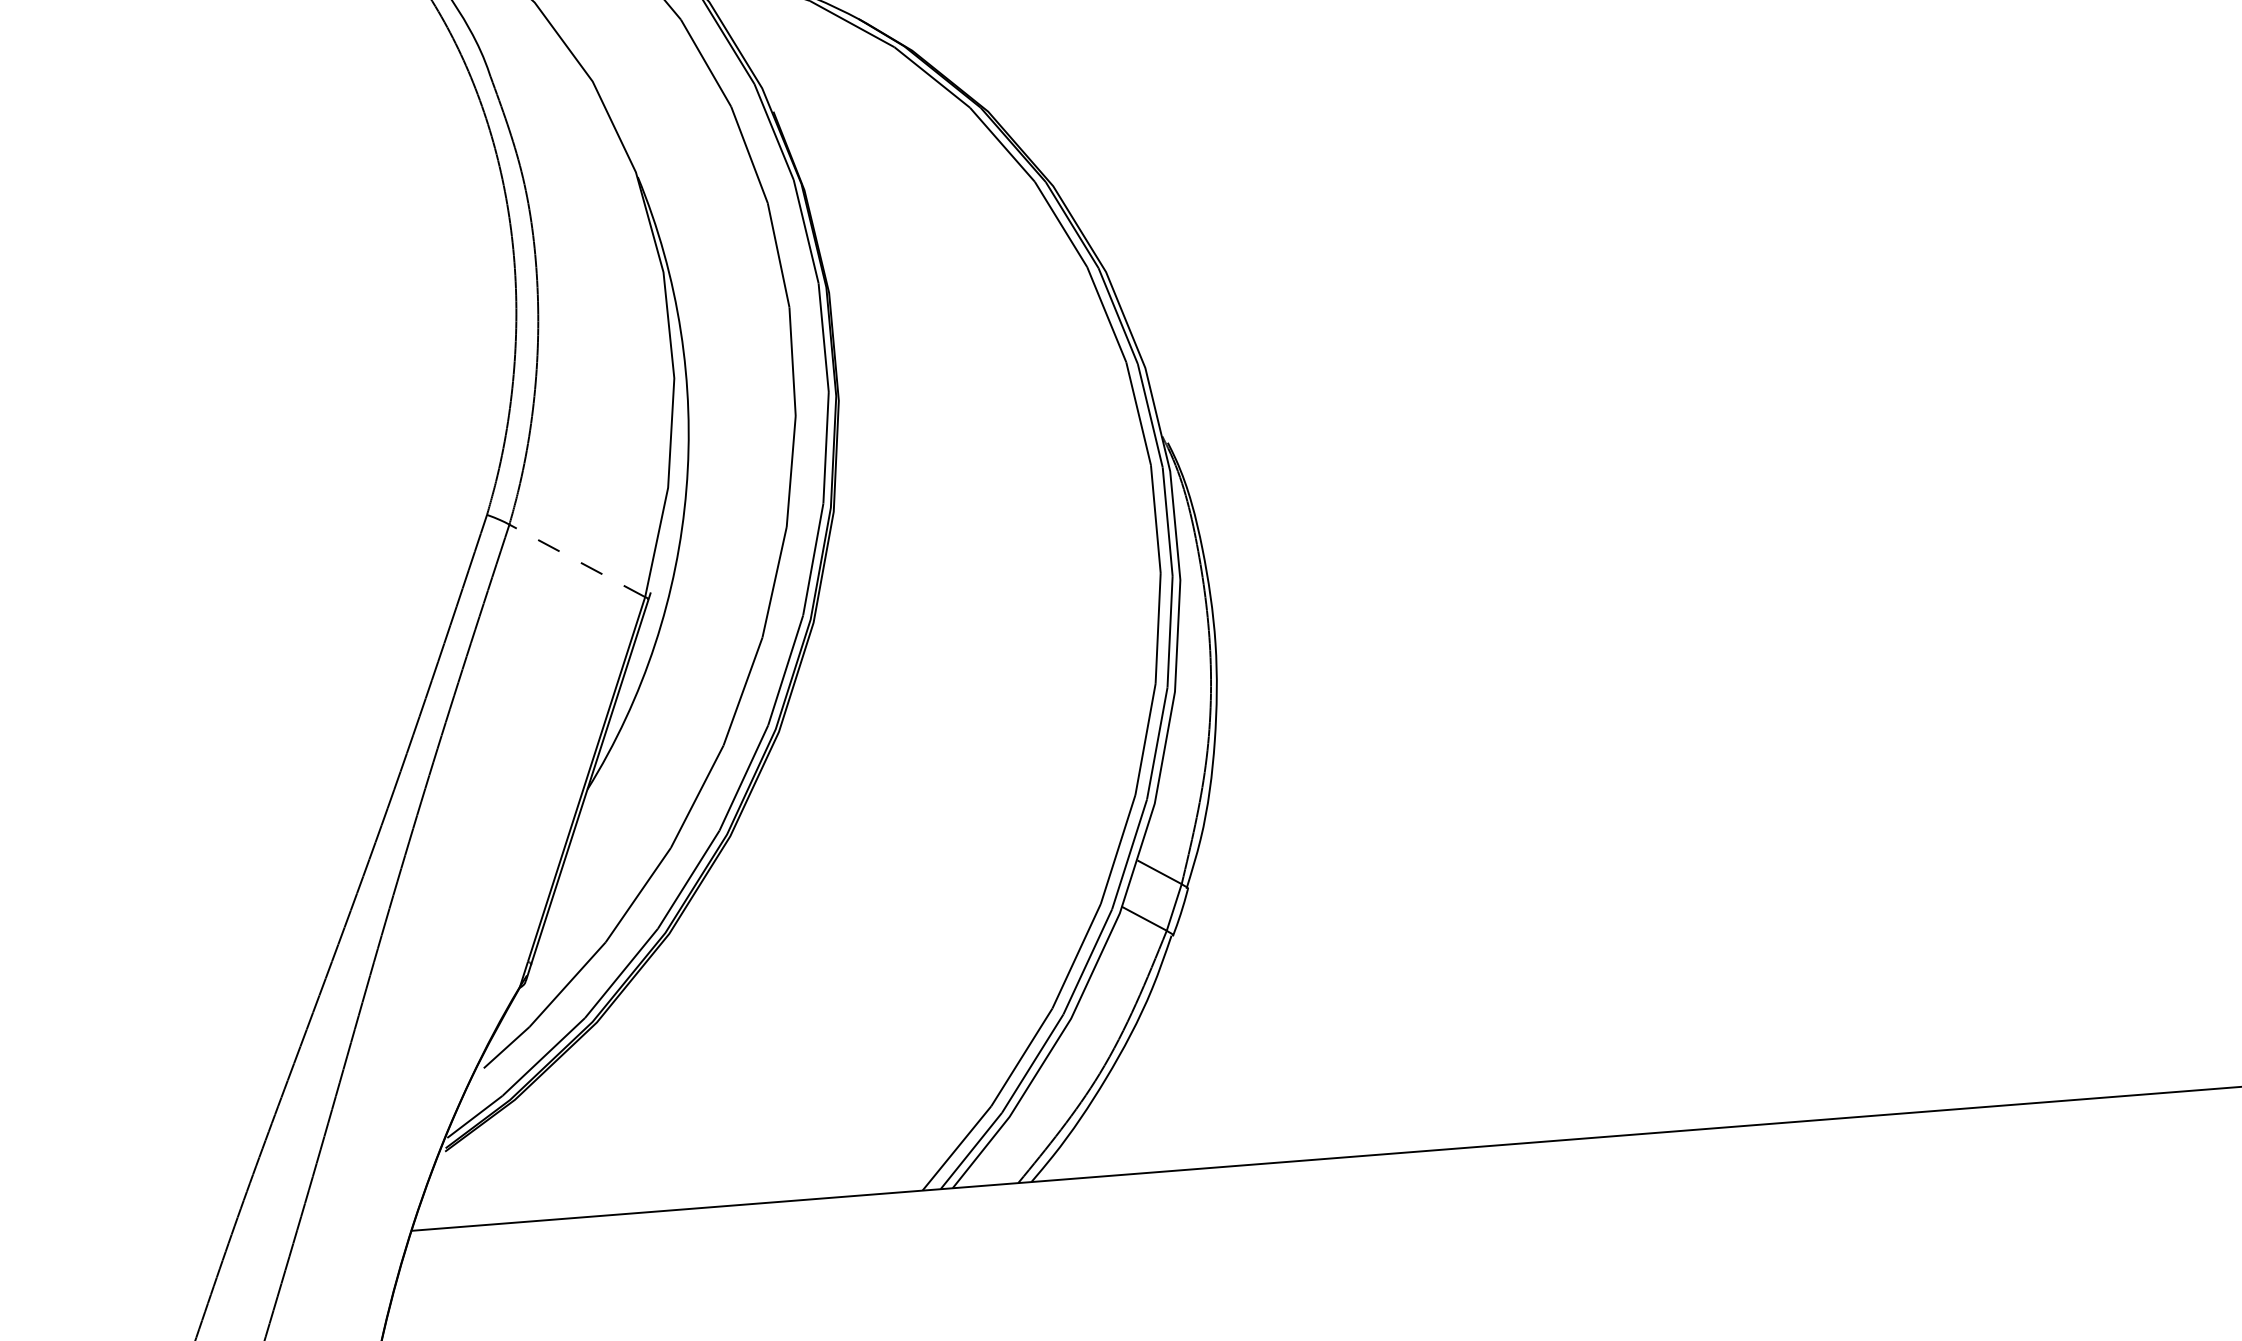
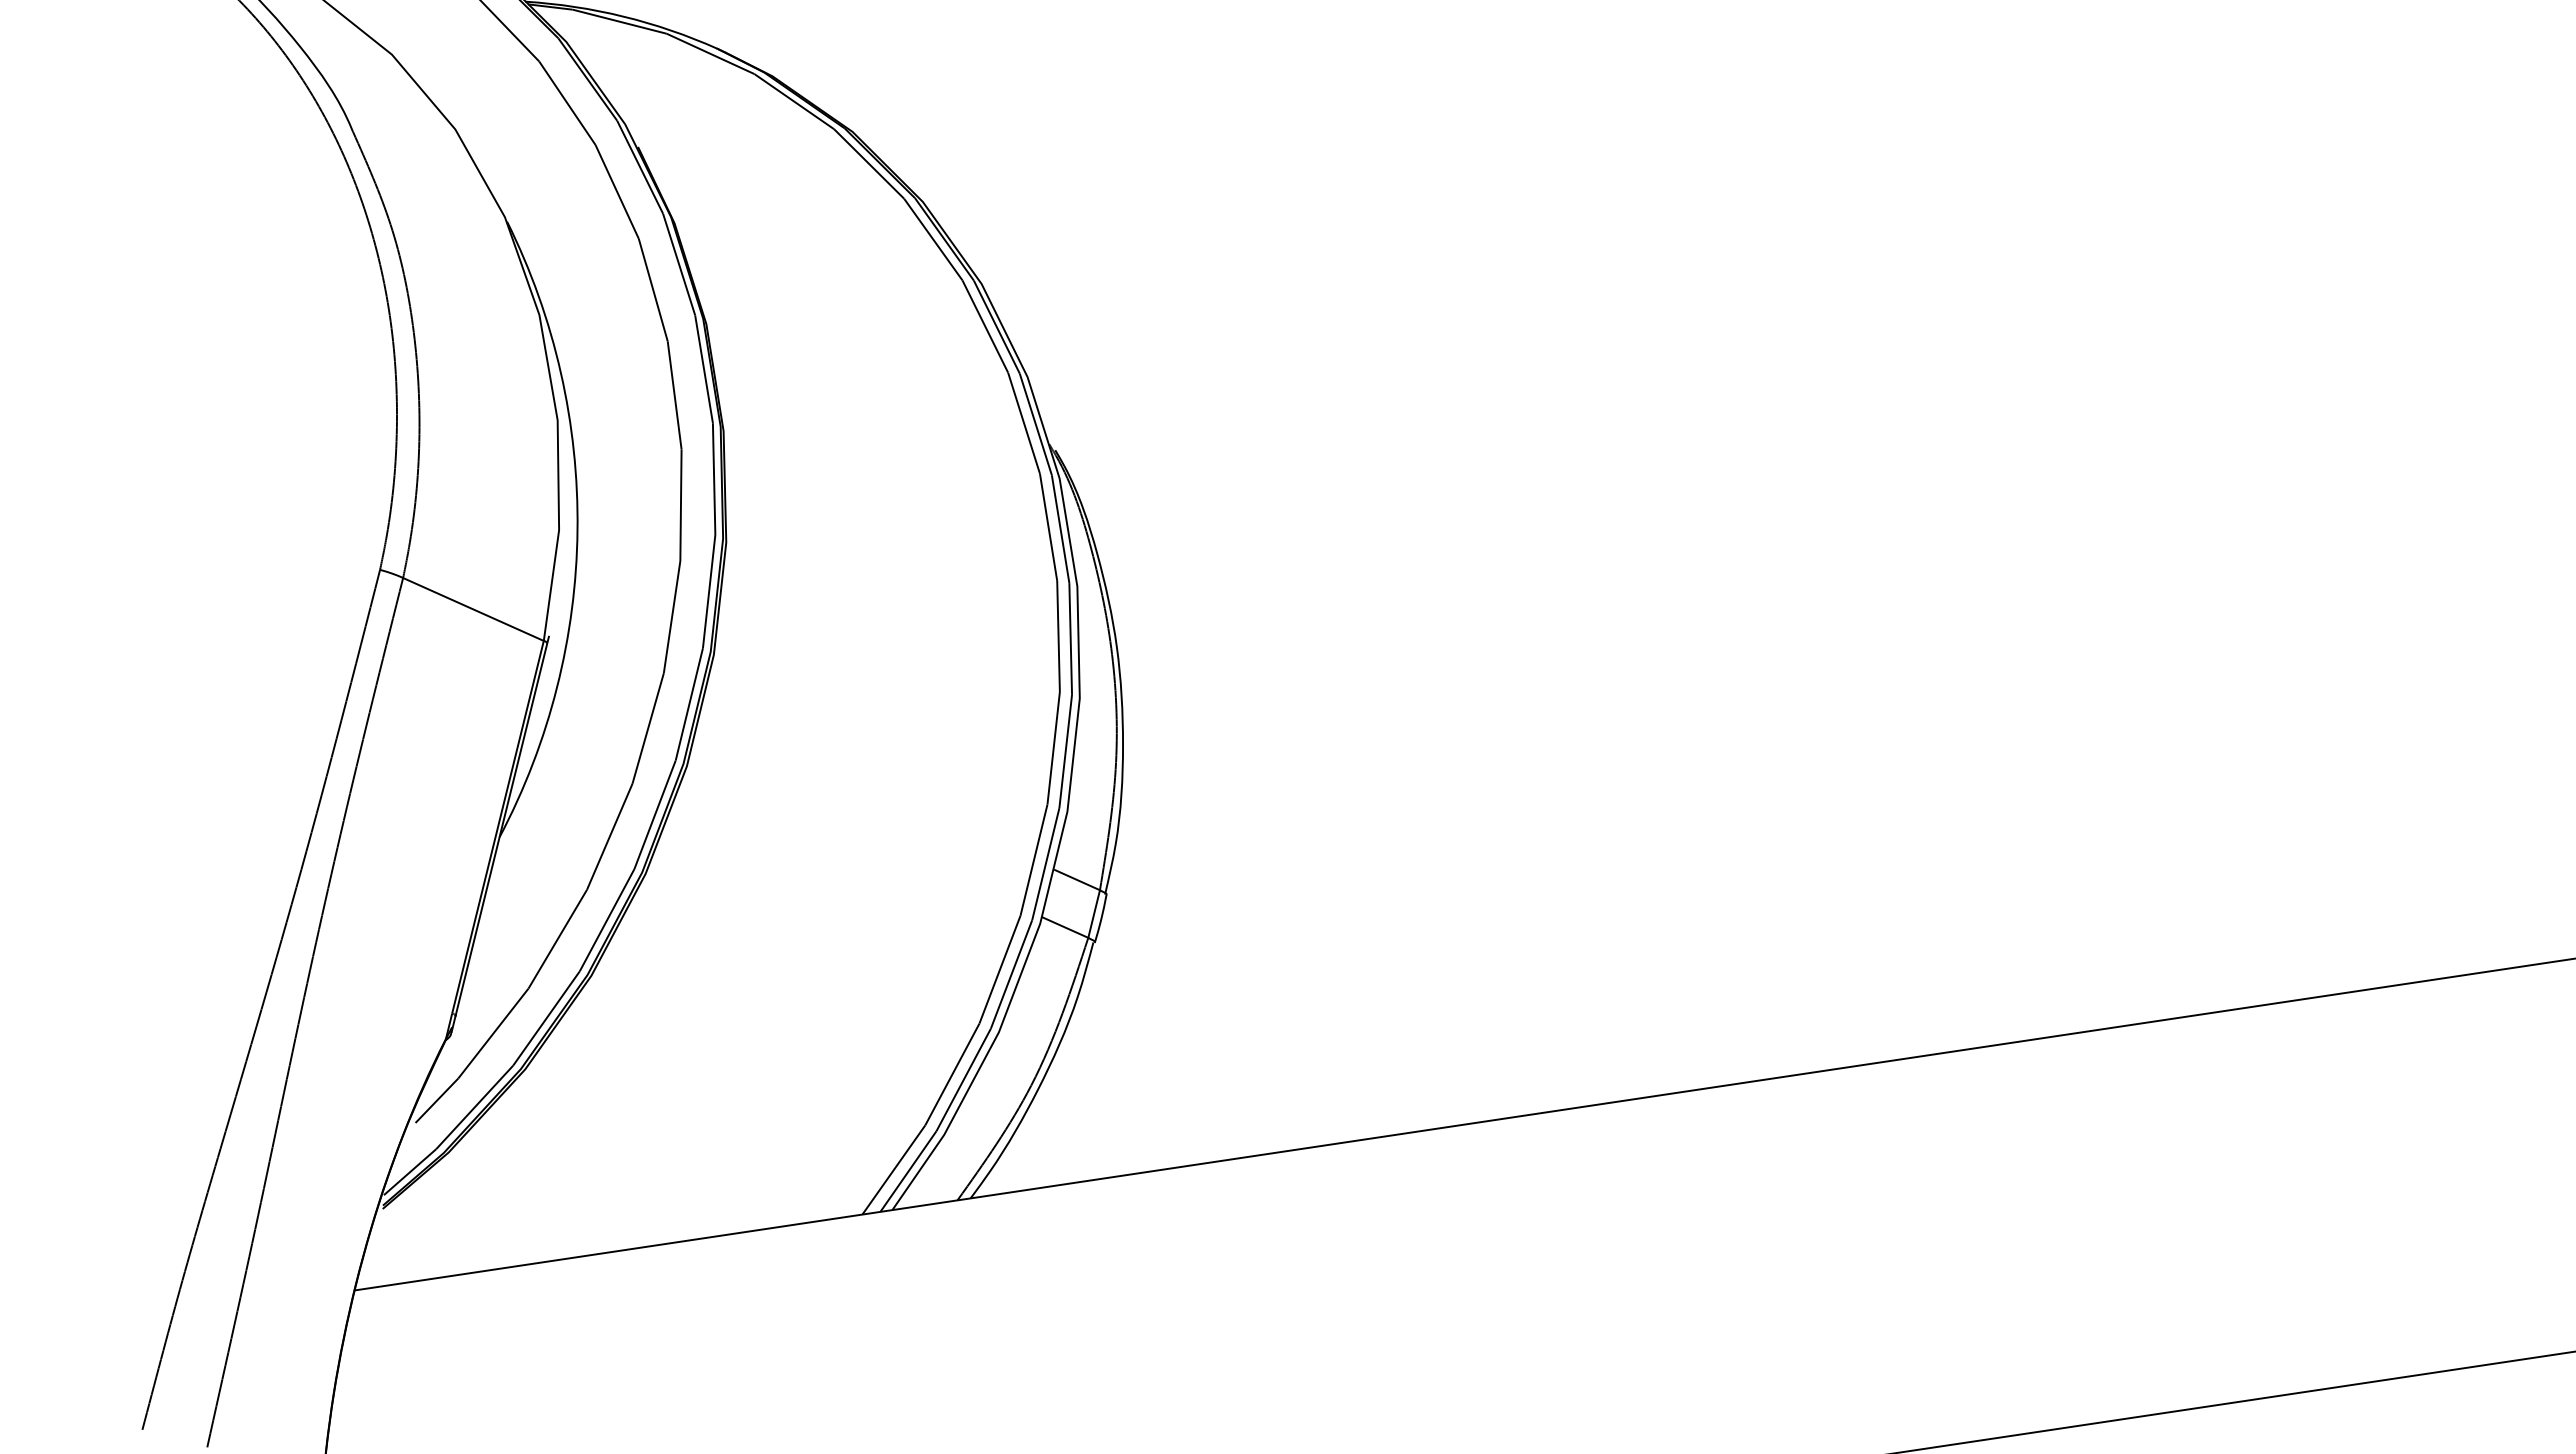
line: (577, 560) -> (473, 609), dashed -> solid

